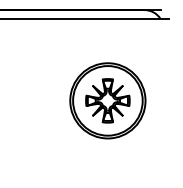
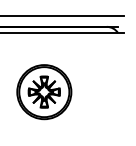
part: (108, 101) -> (44, 92), moved

